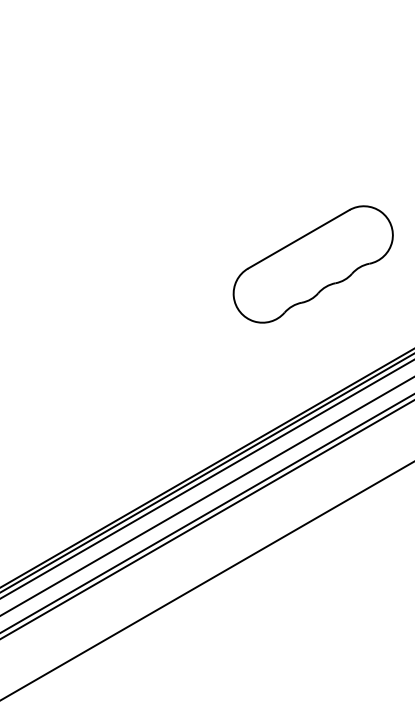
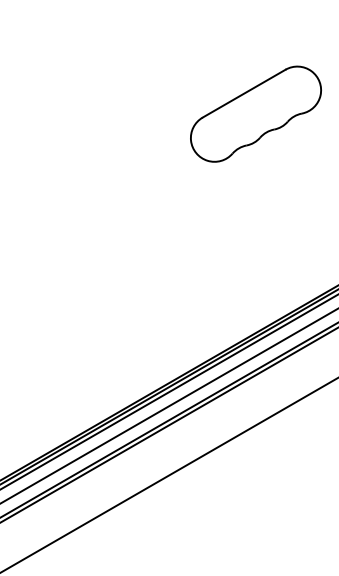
part: (312, 264) -> (255, 114), moved

